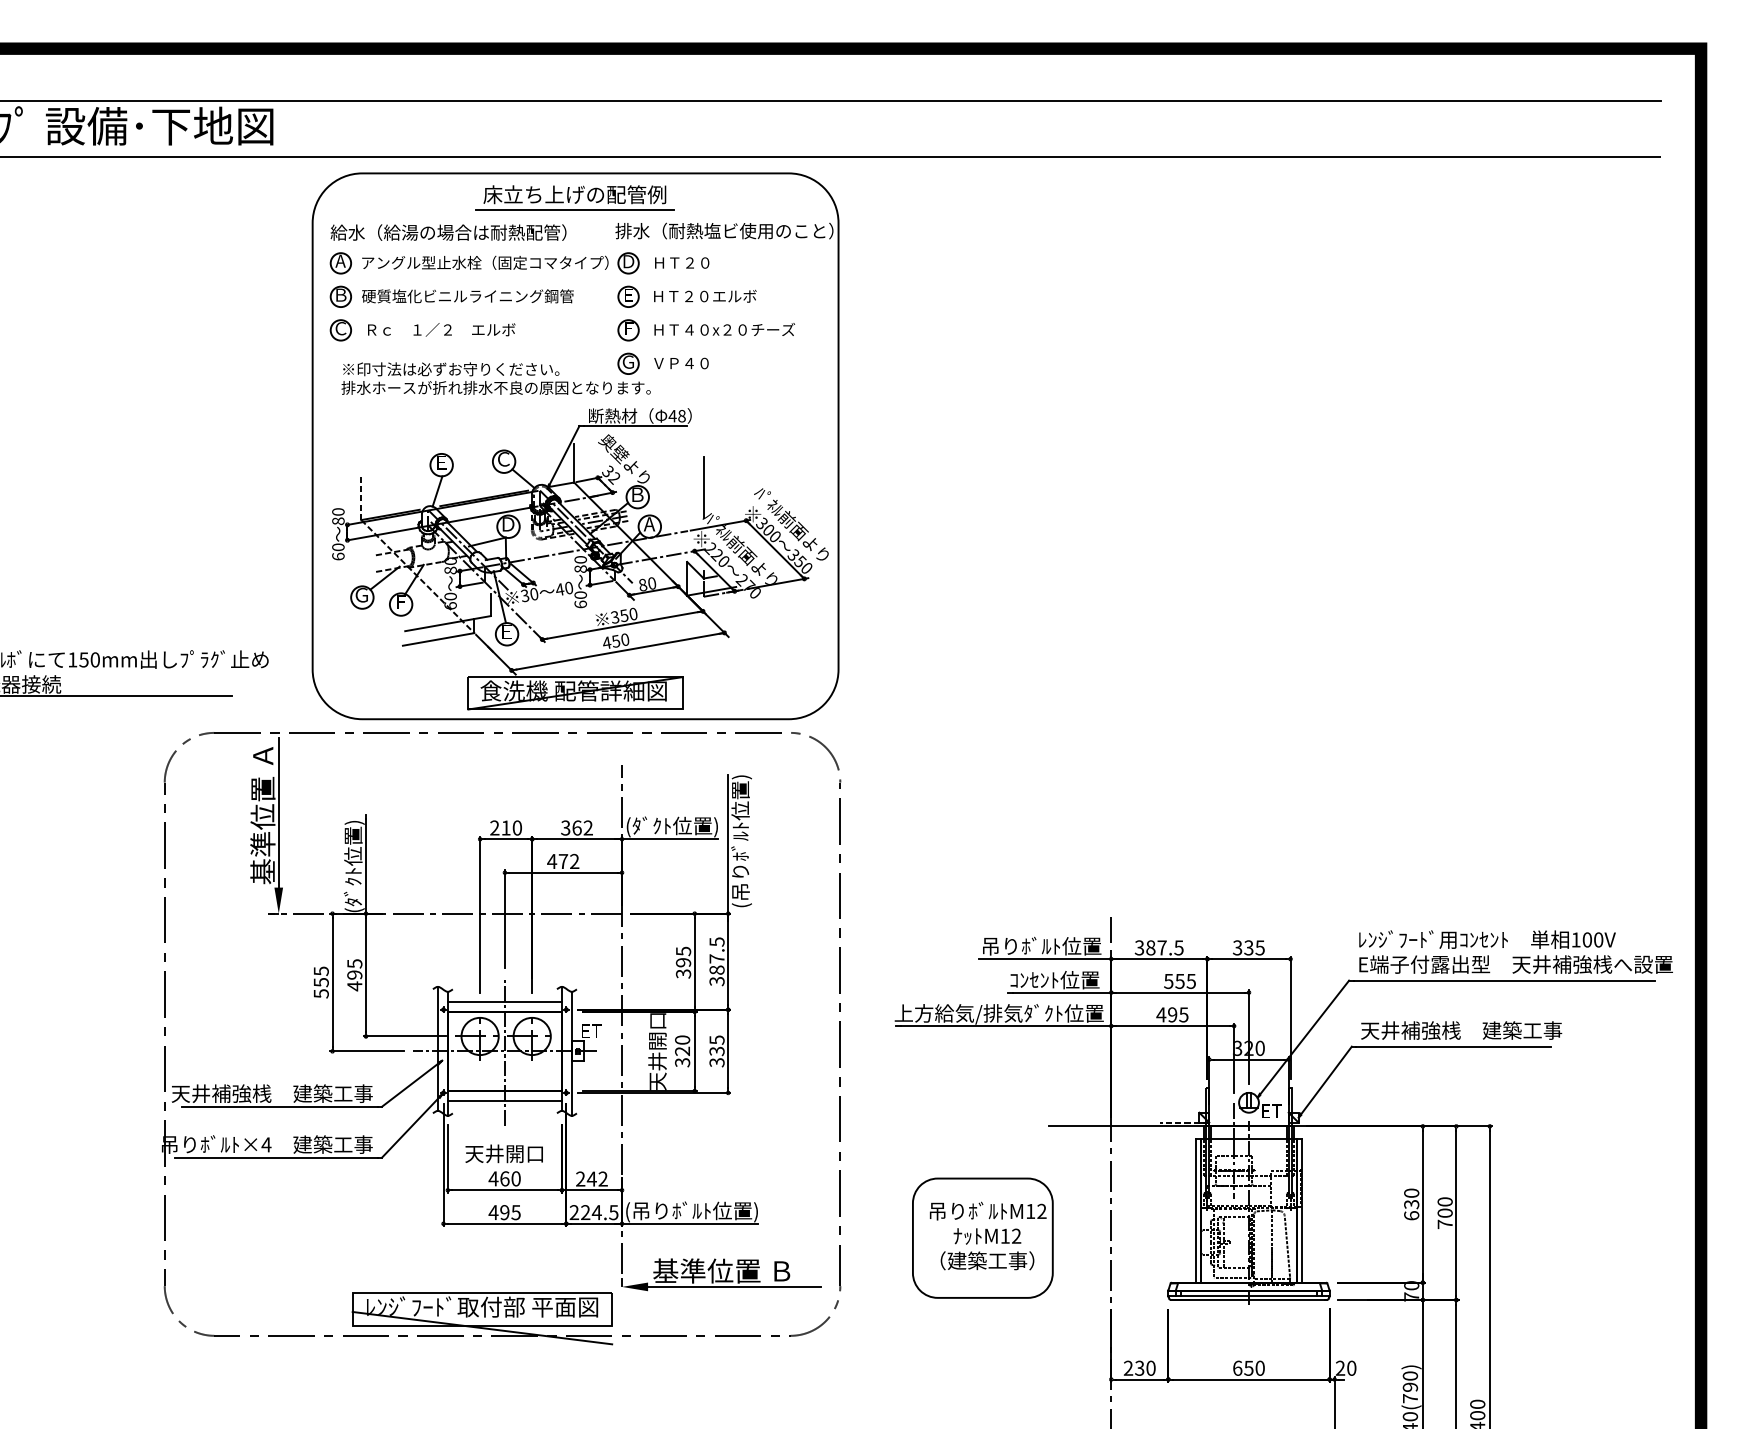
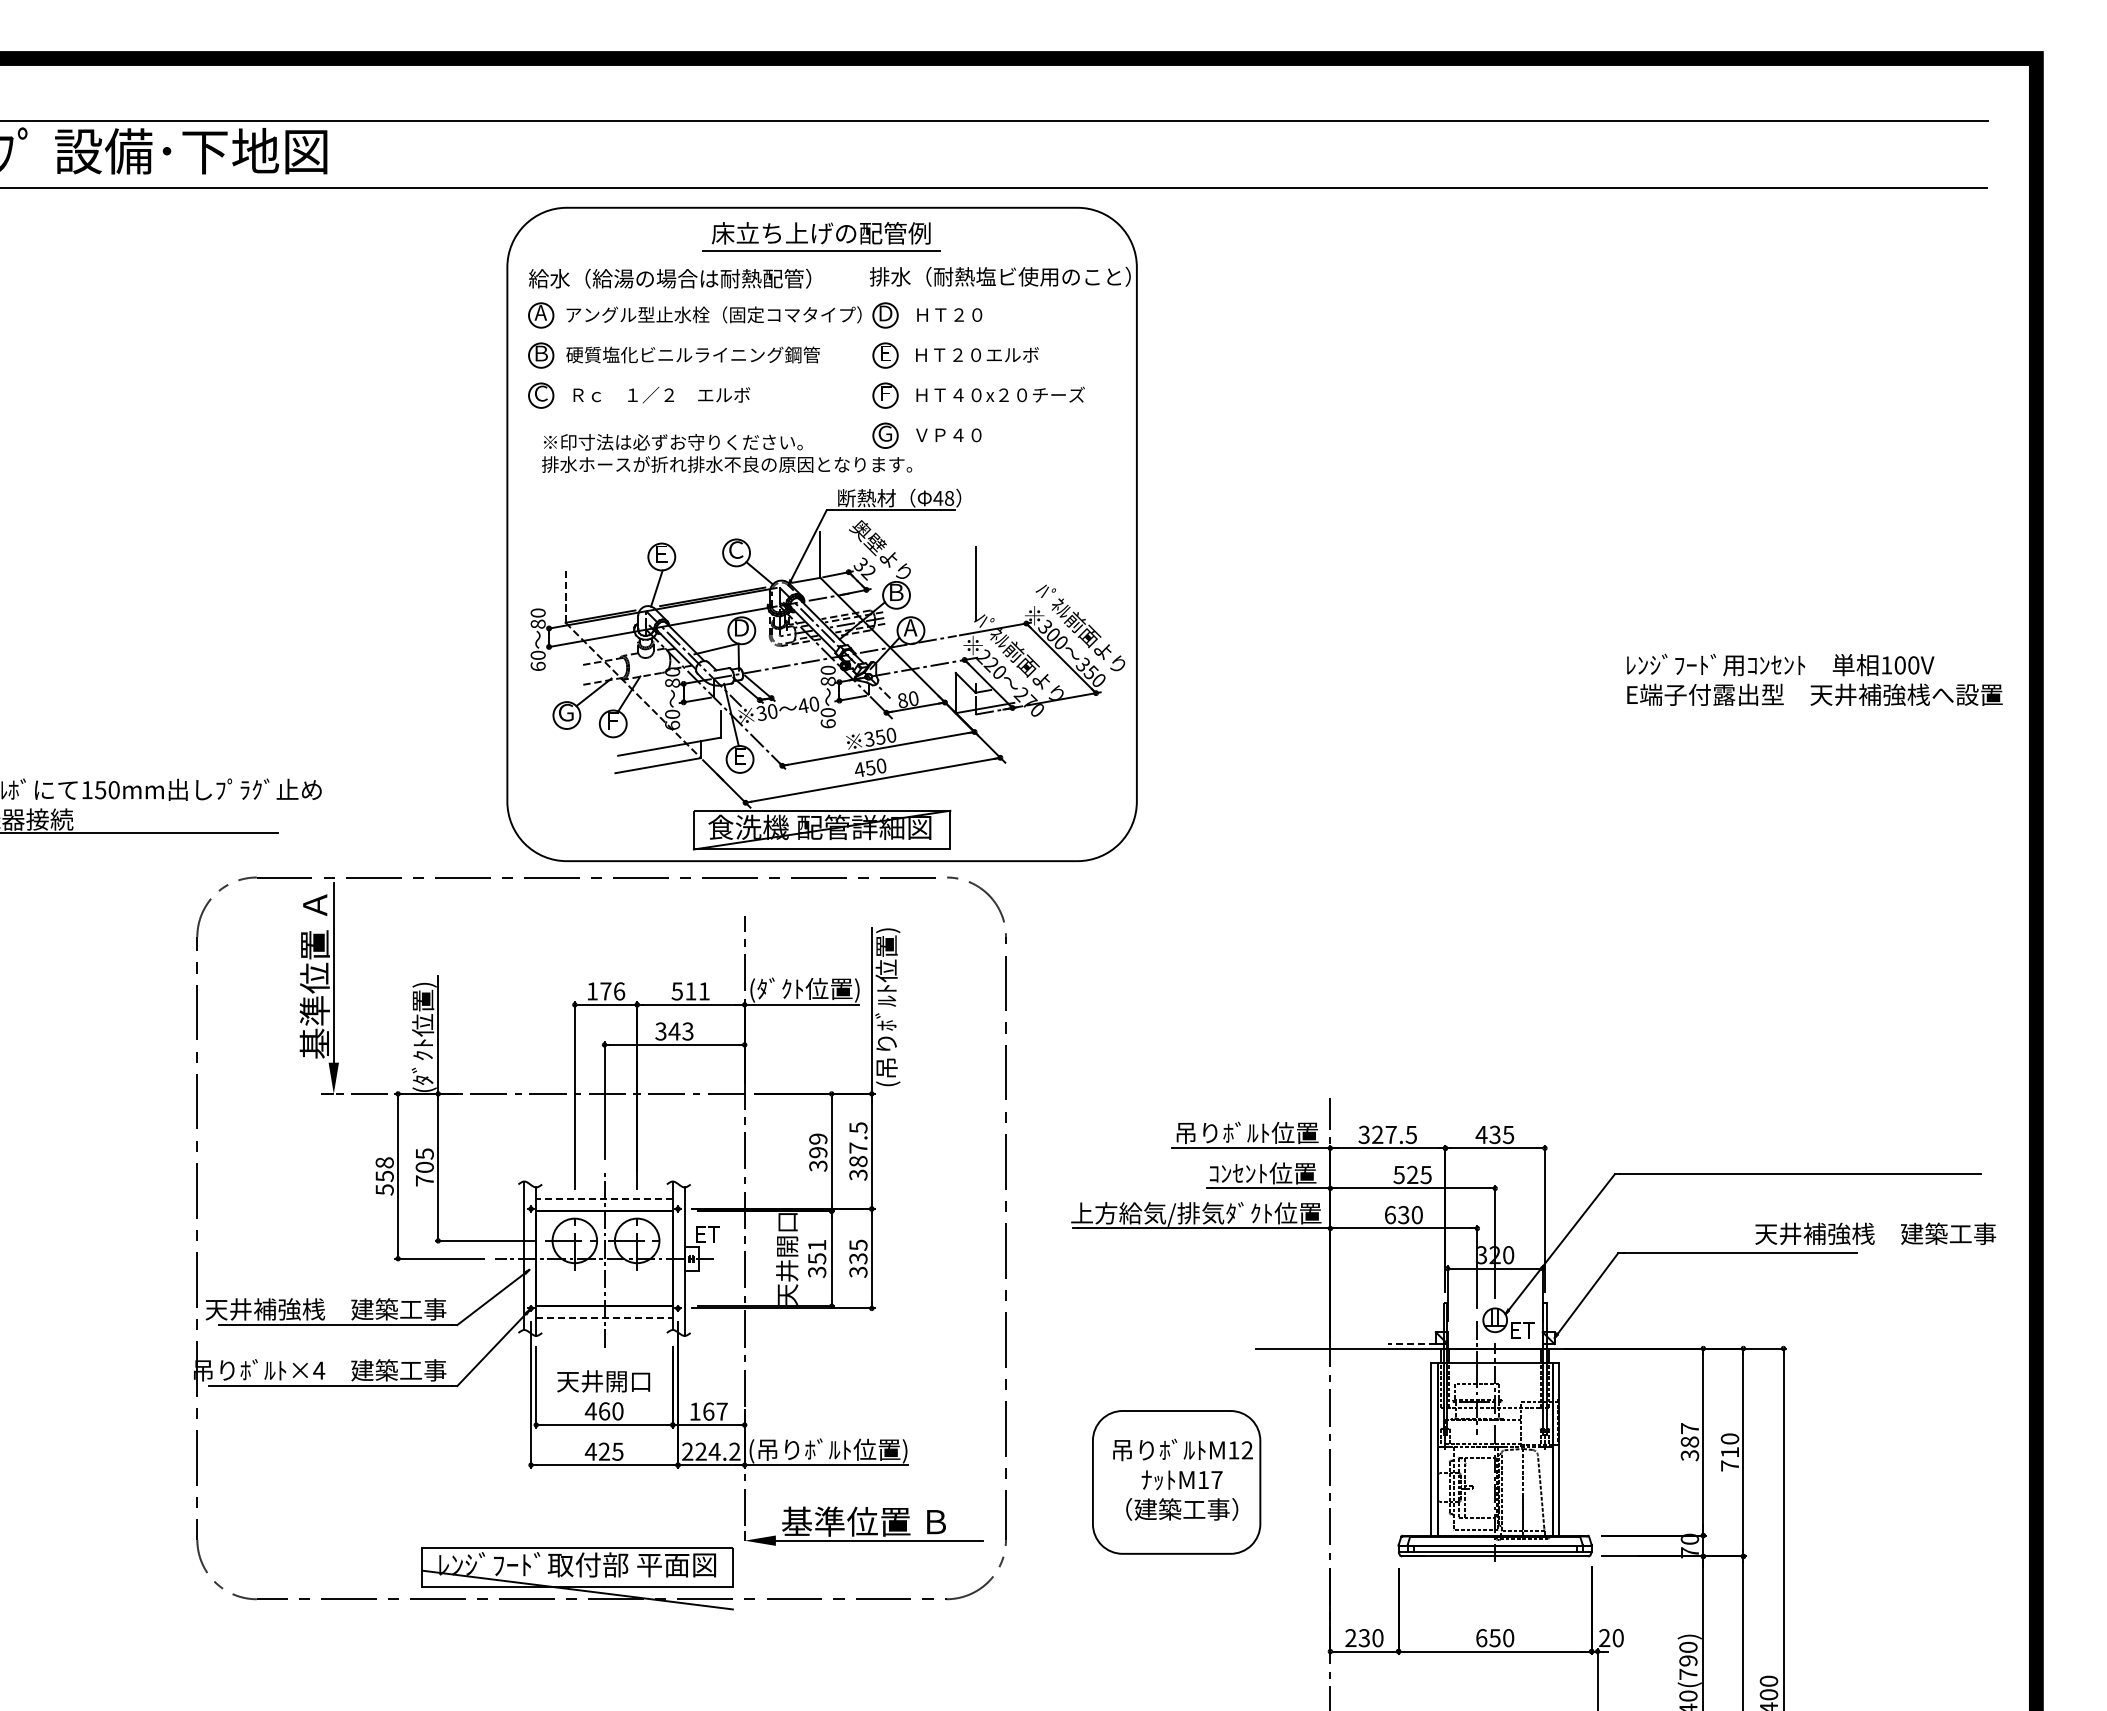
part: (575, 446) -> (821, 534), moved
text: (505, 828) -> (605, 991), 210 -> 176
text: (576, 828) -> (690, 991), 362 -> 511
text: (562, 861) -> (673, 1031), 472 -> 343
text: (1150, 947) -> (1377, 1134), 387.5 -> 327.5
text: (1237, 947) -> (1481, 1134), 335 -> 435
text: (683, 950) -> (818, 1138), 395 -> 399
text: (1515, 951) -> (1814, 679), moved
text: (321, 970) -> (384, 1162), 555 -> 558
text: (354, 980) -> (424, 1174), 495 -> 705
text: (1179, 980) -> (1412, 1174), 555 -> 525
line: (504, 1001) -> (604, 1199), solid -> dashed
text: (1172, 1014) -> (1403, 1214), 495 -> 630
text: (1461, 1030) -> (1875, 1233), moved
text: (682, 1045) -> (817, 1251), 320 -> 351
line: (505, 1101) -> (605, 1318), solid -> dashed
text: (591, 1178) -> (708, 1411), 242 -> 167
text: (1411, 1204) -> (1689, 1442), 630 -> 387
text: (504, 1212) -> (603, 1451), 495 -> 425
text: (613, 1212) -> (734, 1451), 224.5 -> 224.2
text: (1444, 1213) -> (1729, 1452), 700 -> 710
text: (1016, 1235) -> (1216, 1479), M12 -> M17

